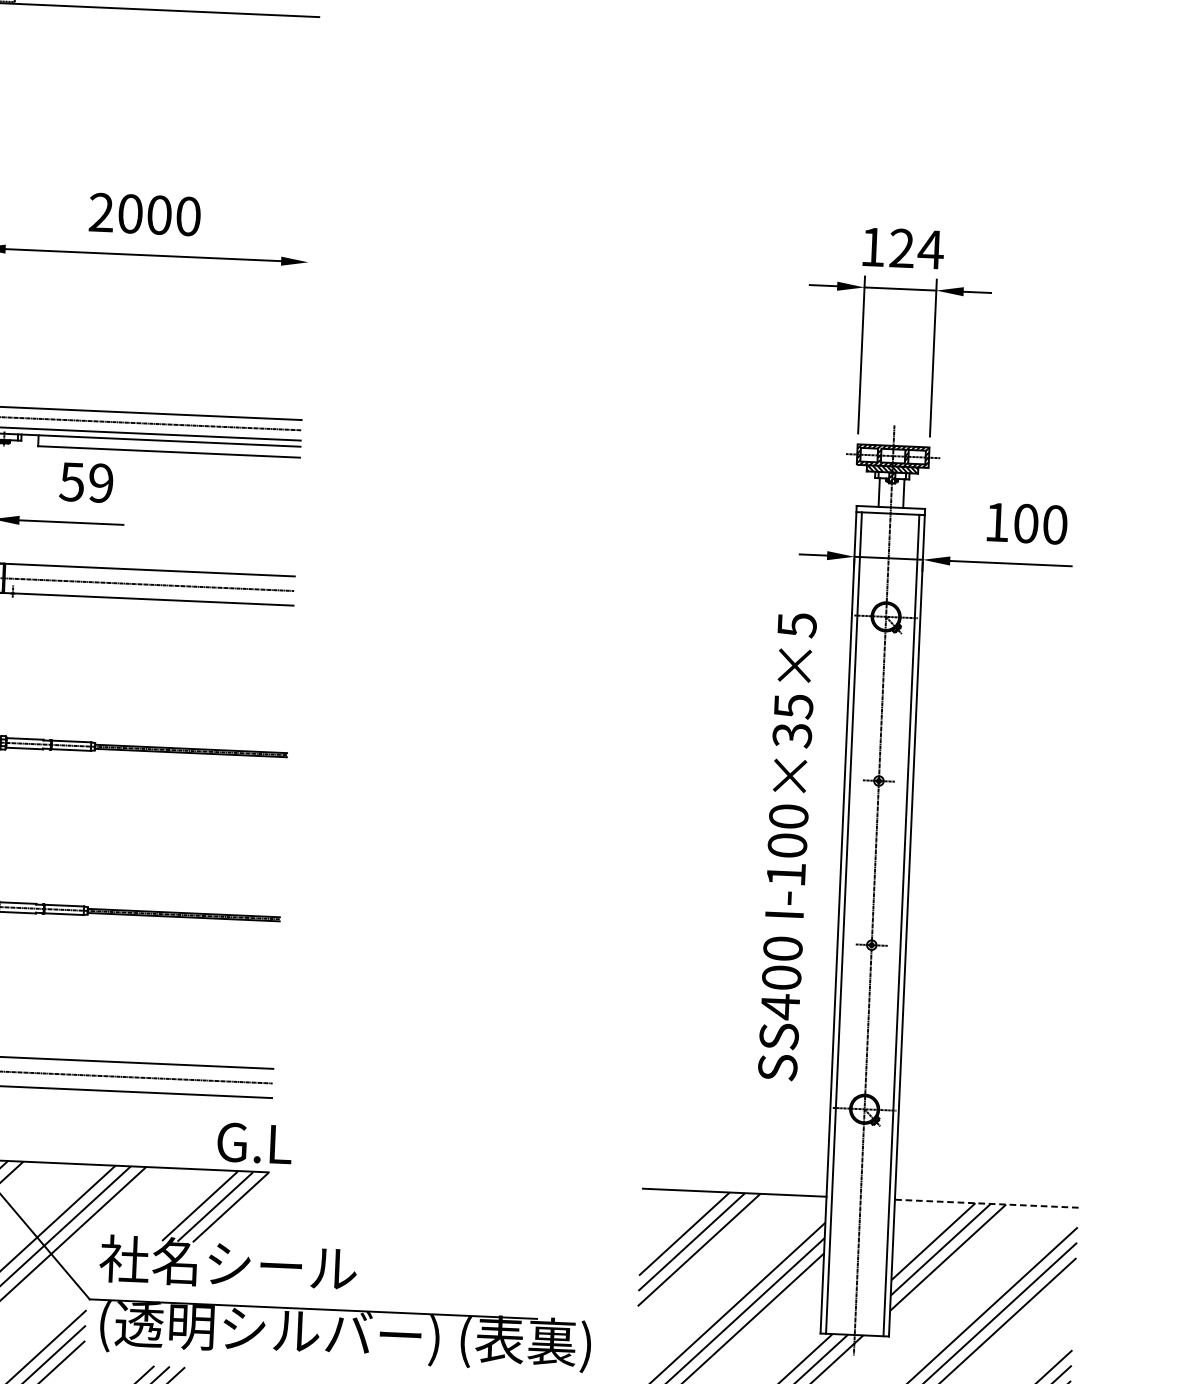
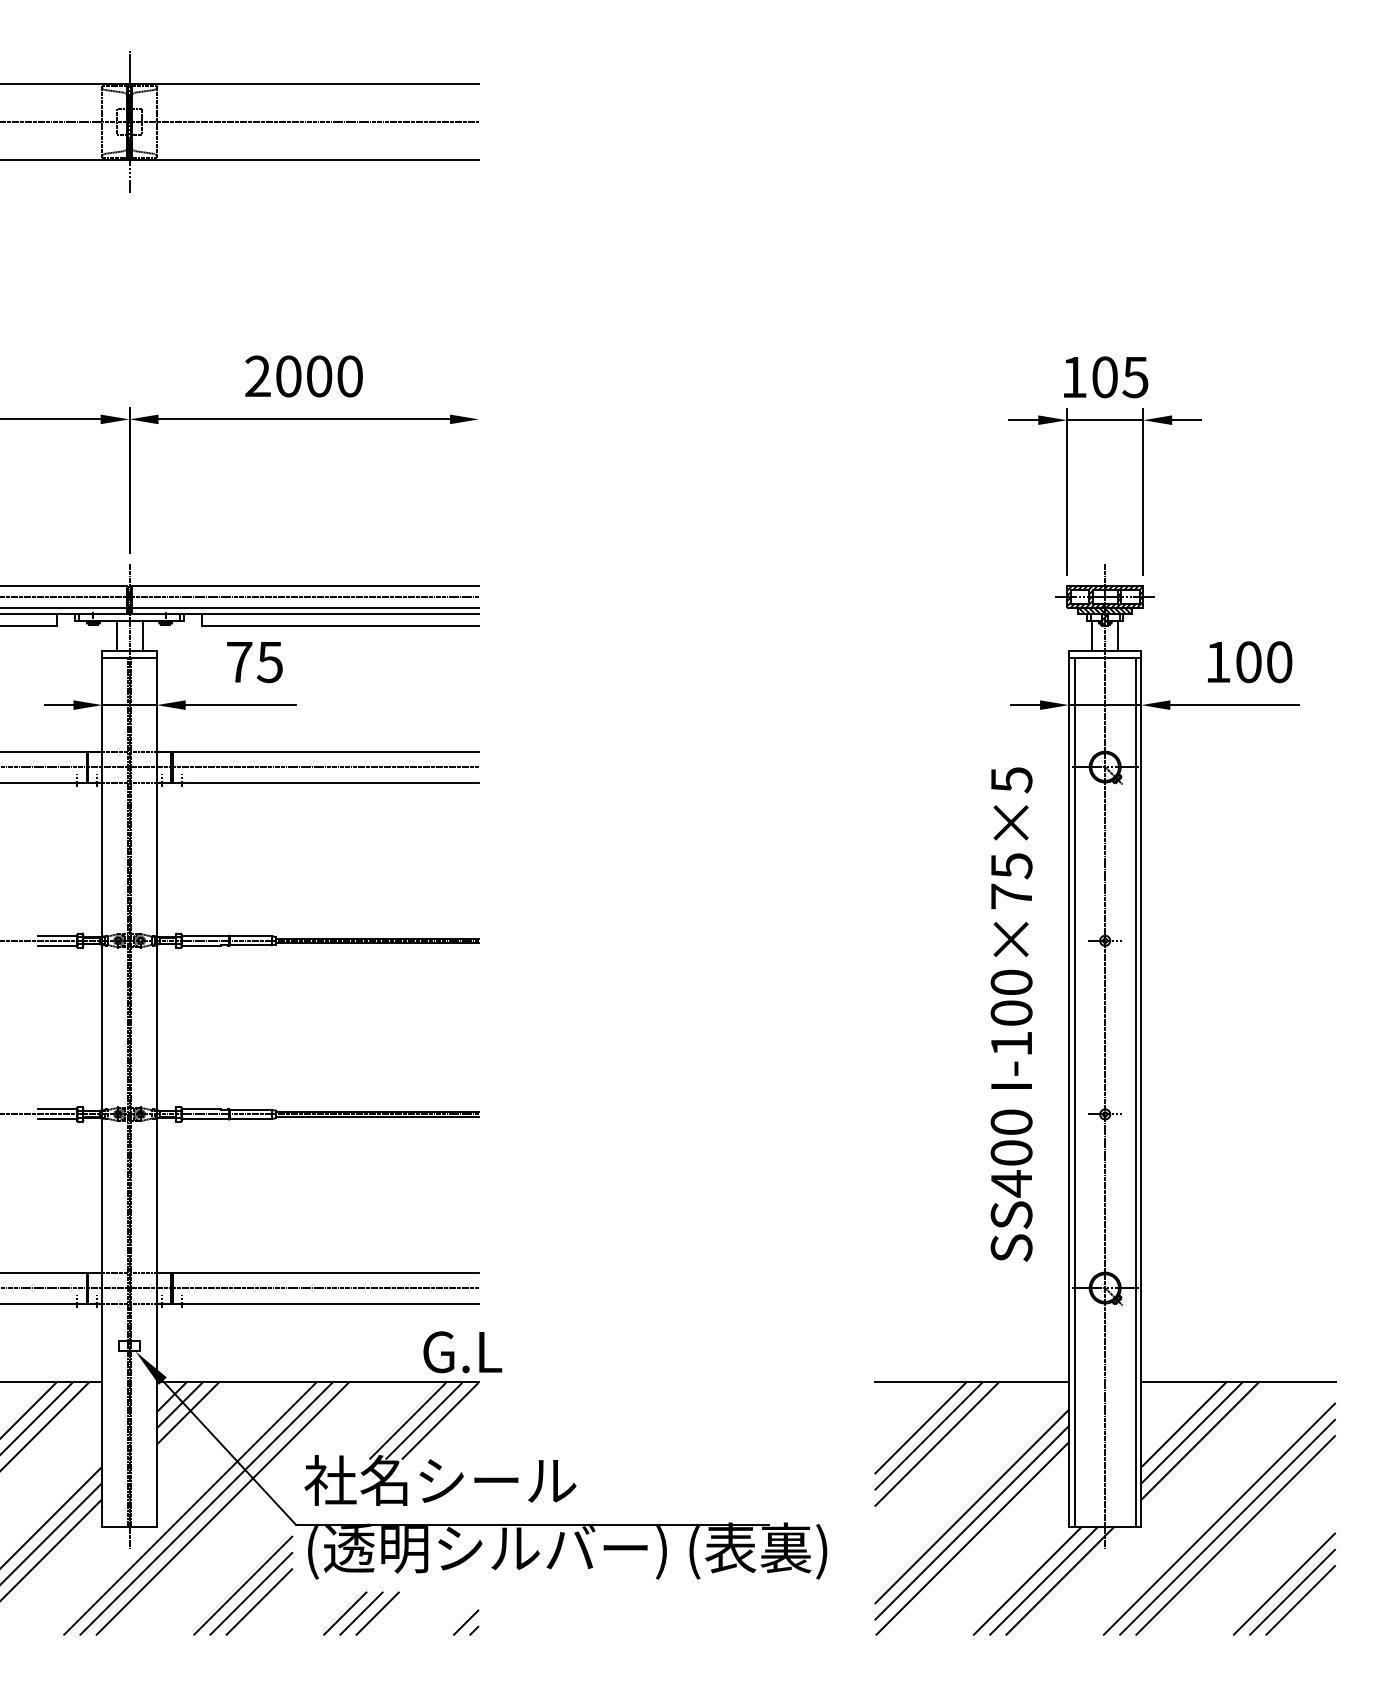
text: (916, 249) -> (1120, 377), 124 -> 105
text: (86, 482) -> (254, 662), 59 -> 75
text: (792, 735) -> (1011, 896), I-100×35×5 -> I-100×75×5
line: (986, 1204) -> (1238, 1382), dashed -> solid

